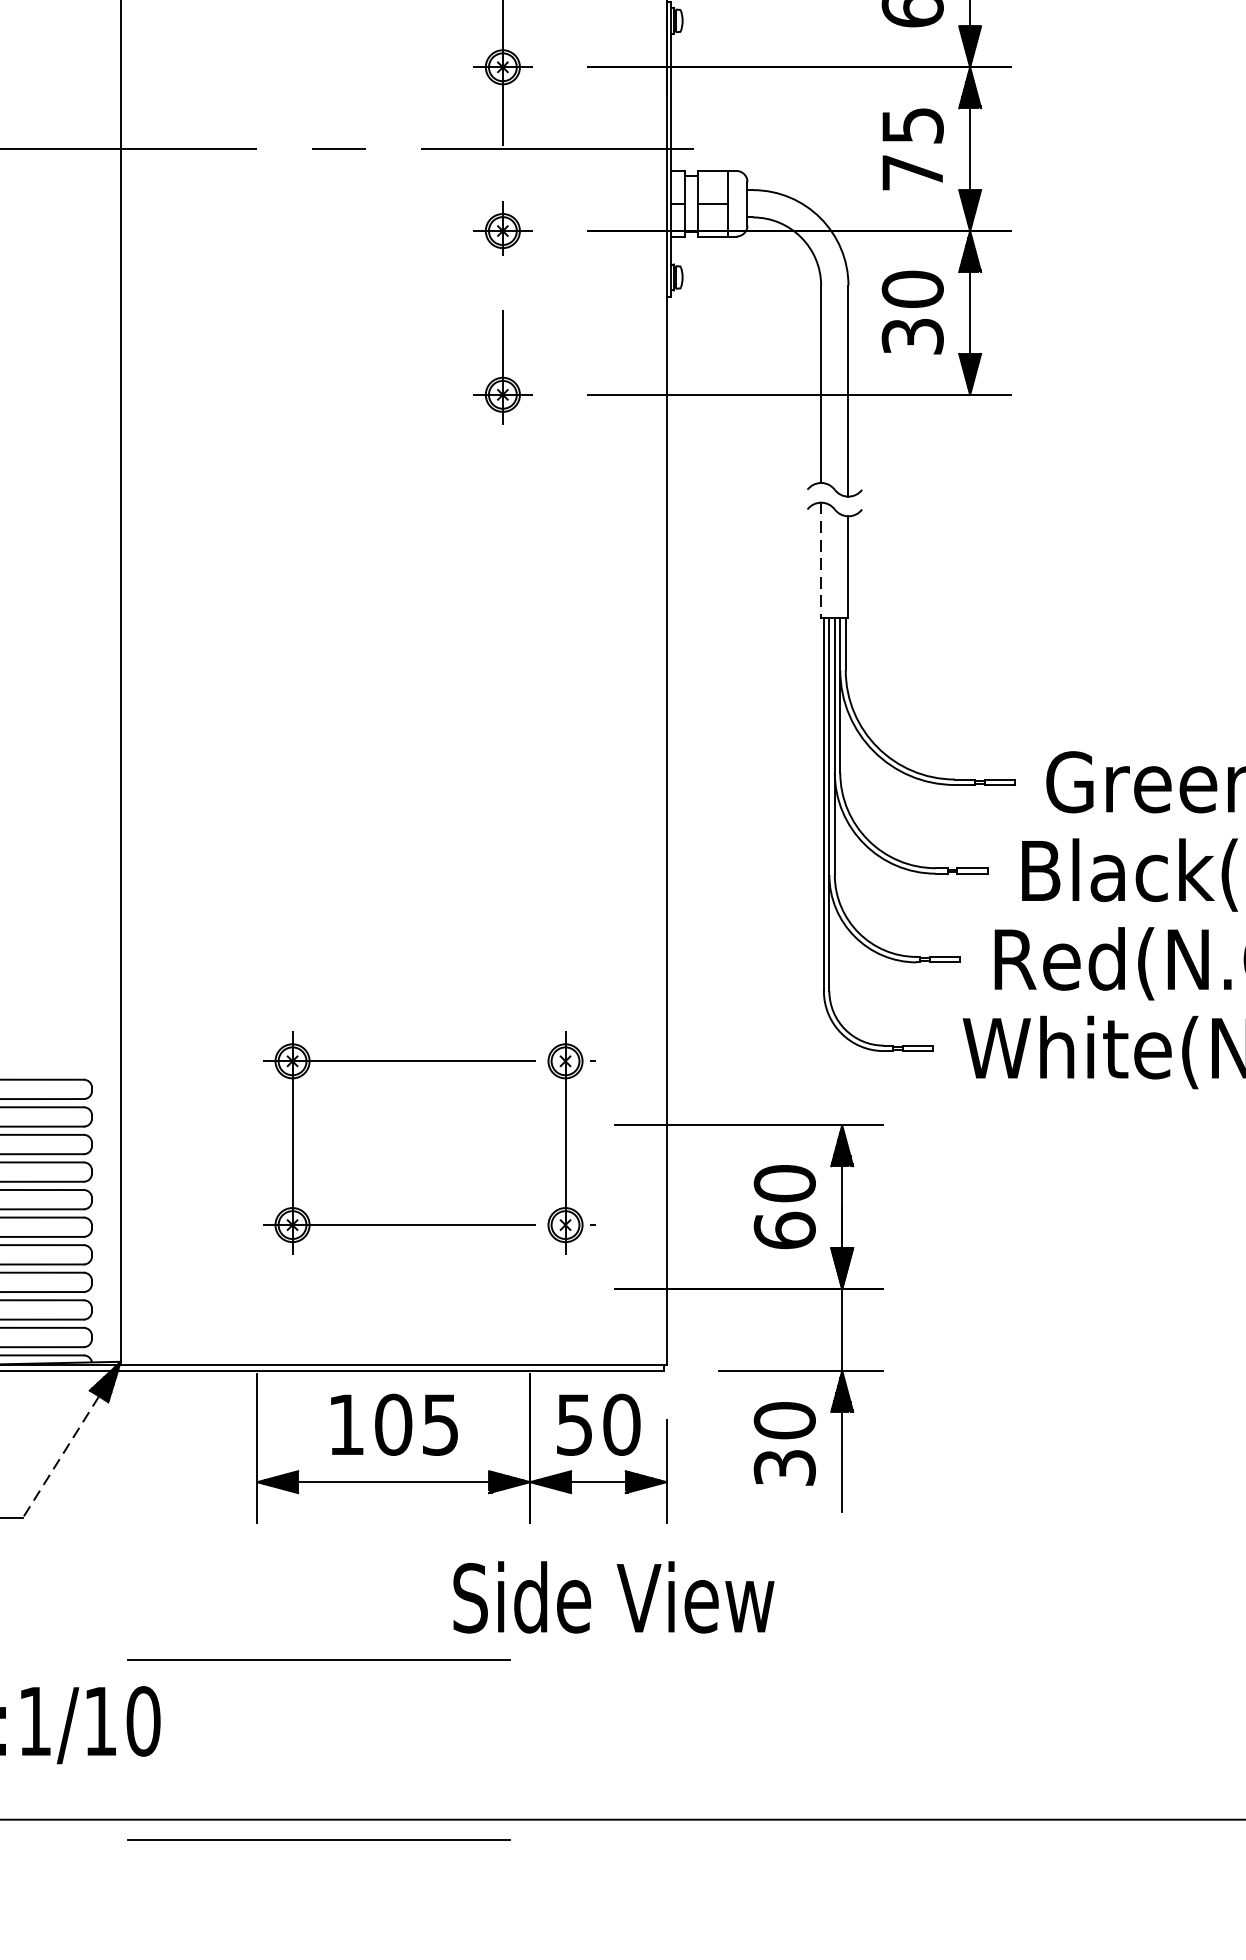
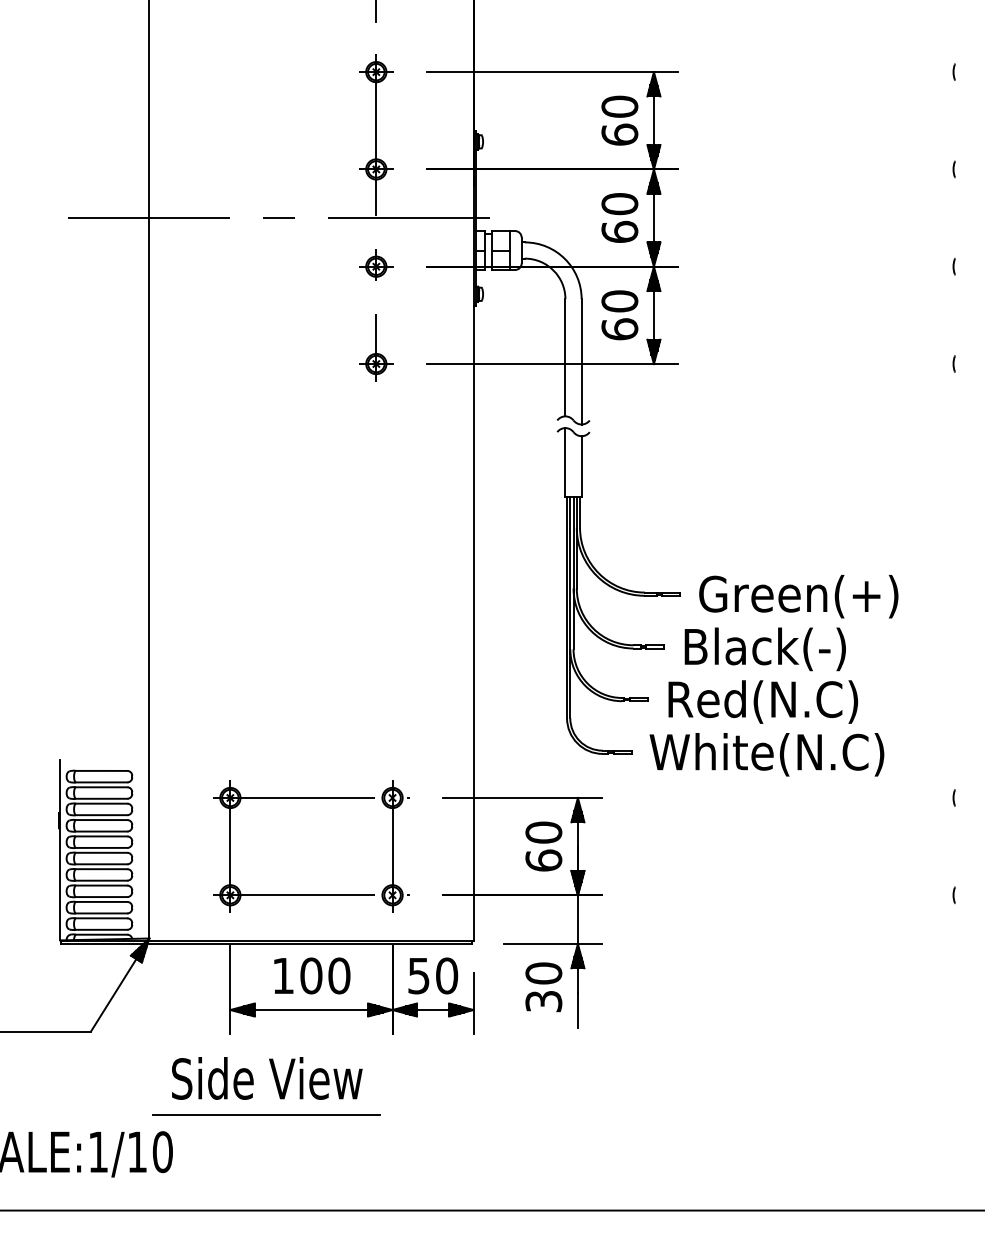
text: (912, 148) -> (619, 217), 75 -> 60
text: (912, 336) -> (619, 329), 30 -> 60
line: (821, 560) -> (565, 462), dashed -> solid
part: (429, 1062) -> (311, 798), moved
text: (440, 1424) -> (339, 975), 105 -> 100
line: (60, 1457) -> (113, 995), dashed -> solid
text: (614, 1597) -> (267, 1078), moved
line: (318, 1838) -> (266, 1221), removed

